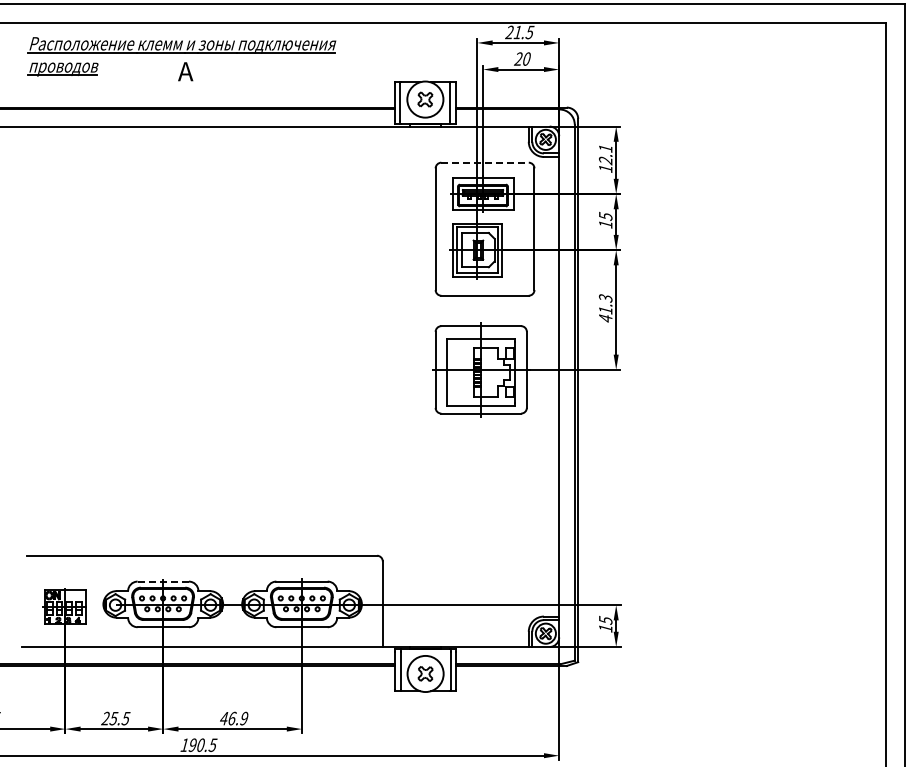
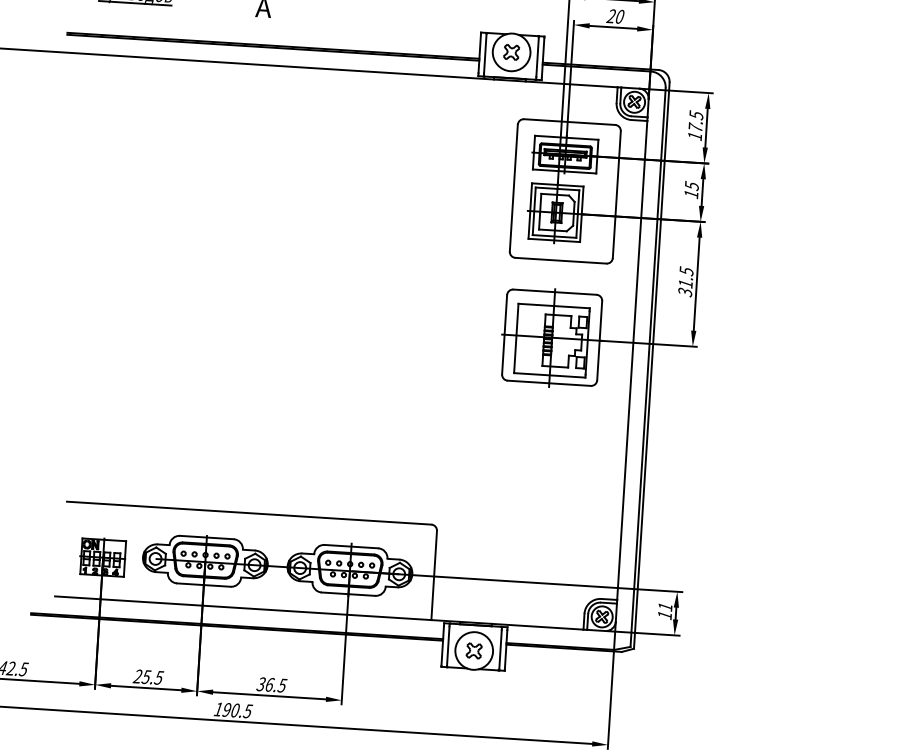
text: (605, 154) -> (695, 121), 12.1 -> 17.5
line: (485, 162) -> (570, 121), dashed -> solid
text: (605, 307) -> (685, 280), 41.3 -> 31.5
line: (163, 581) -> (207, 537), dashed -> solid
text: (605, 619) -> (665, 606), 15 -> 11
text: (233, 718) -> (271, 684), 46.9 -> 36.5

